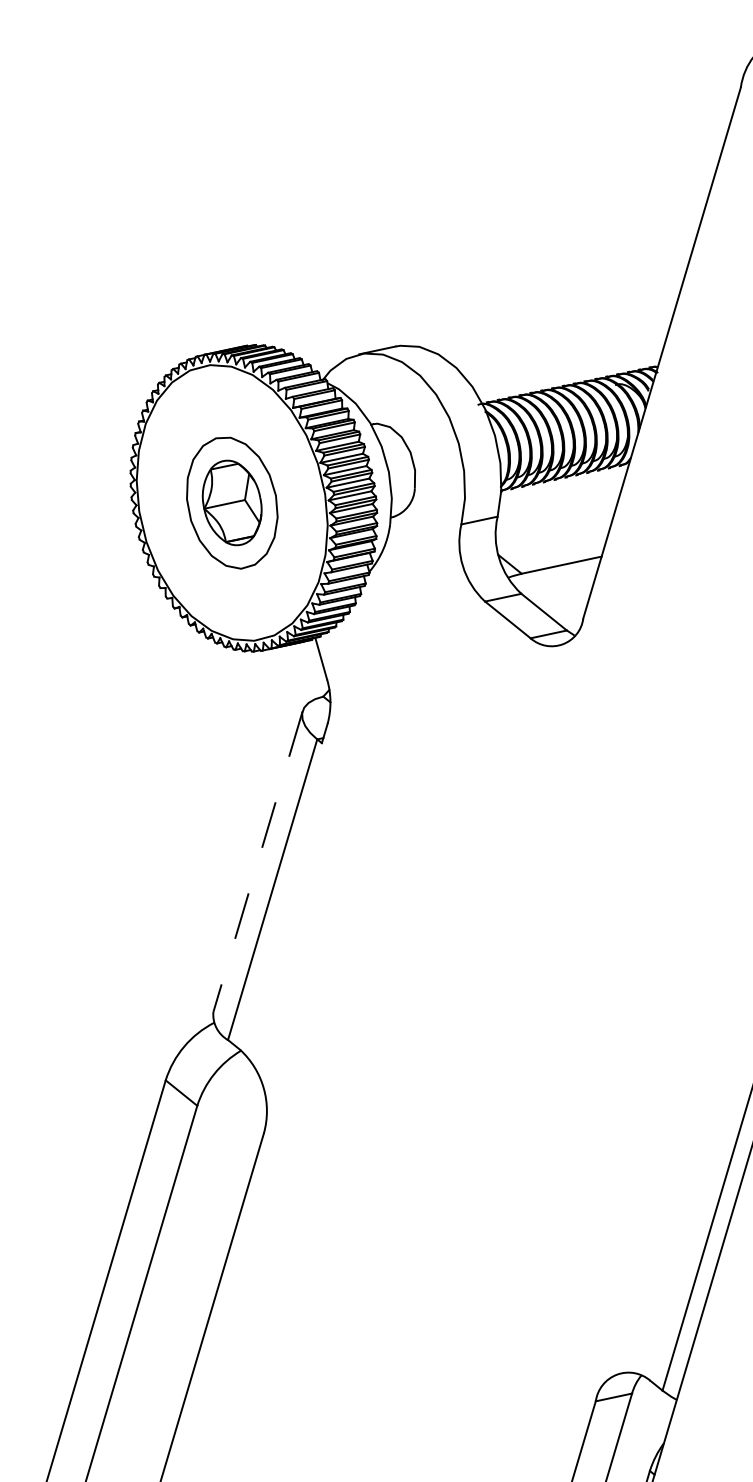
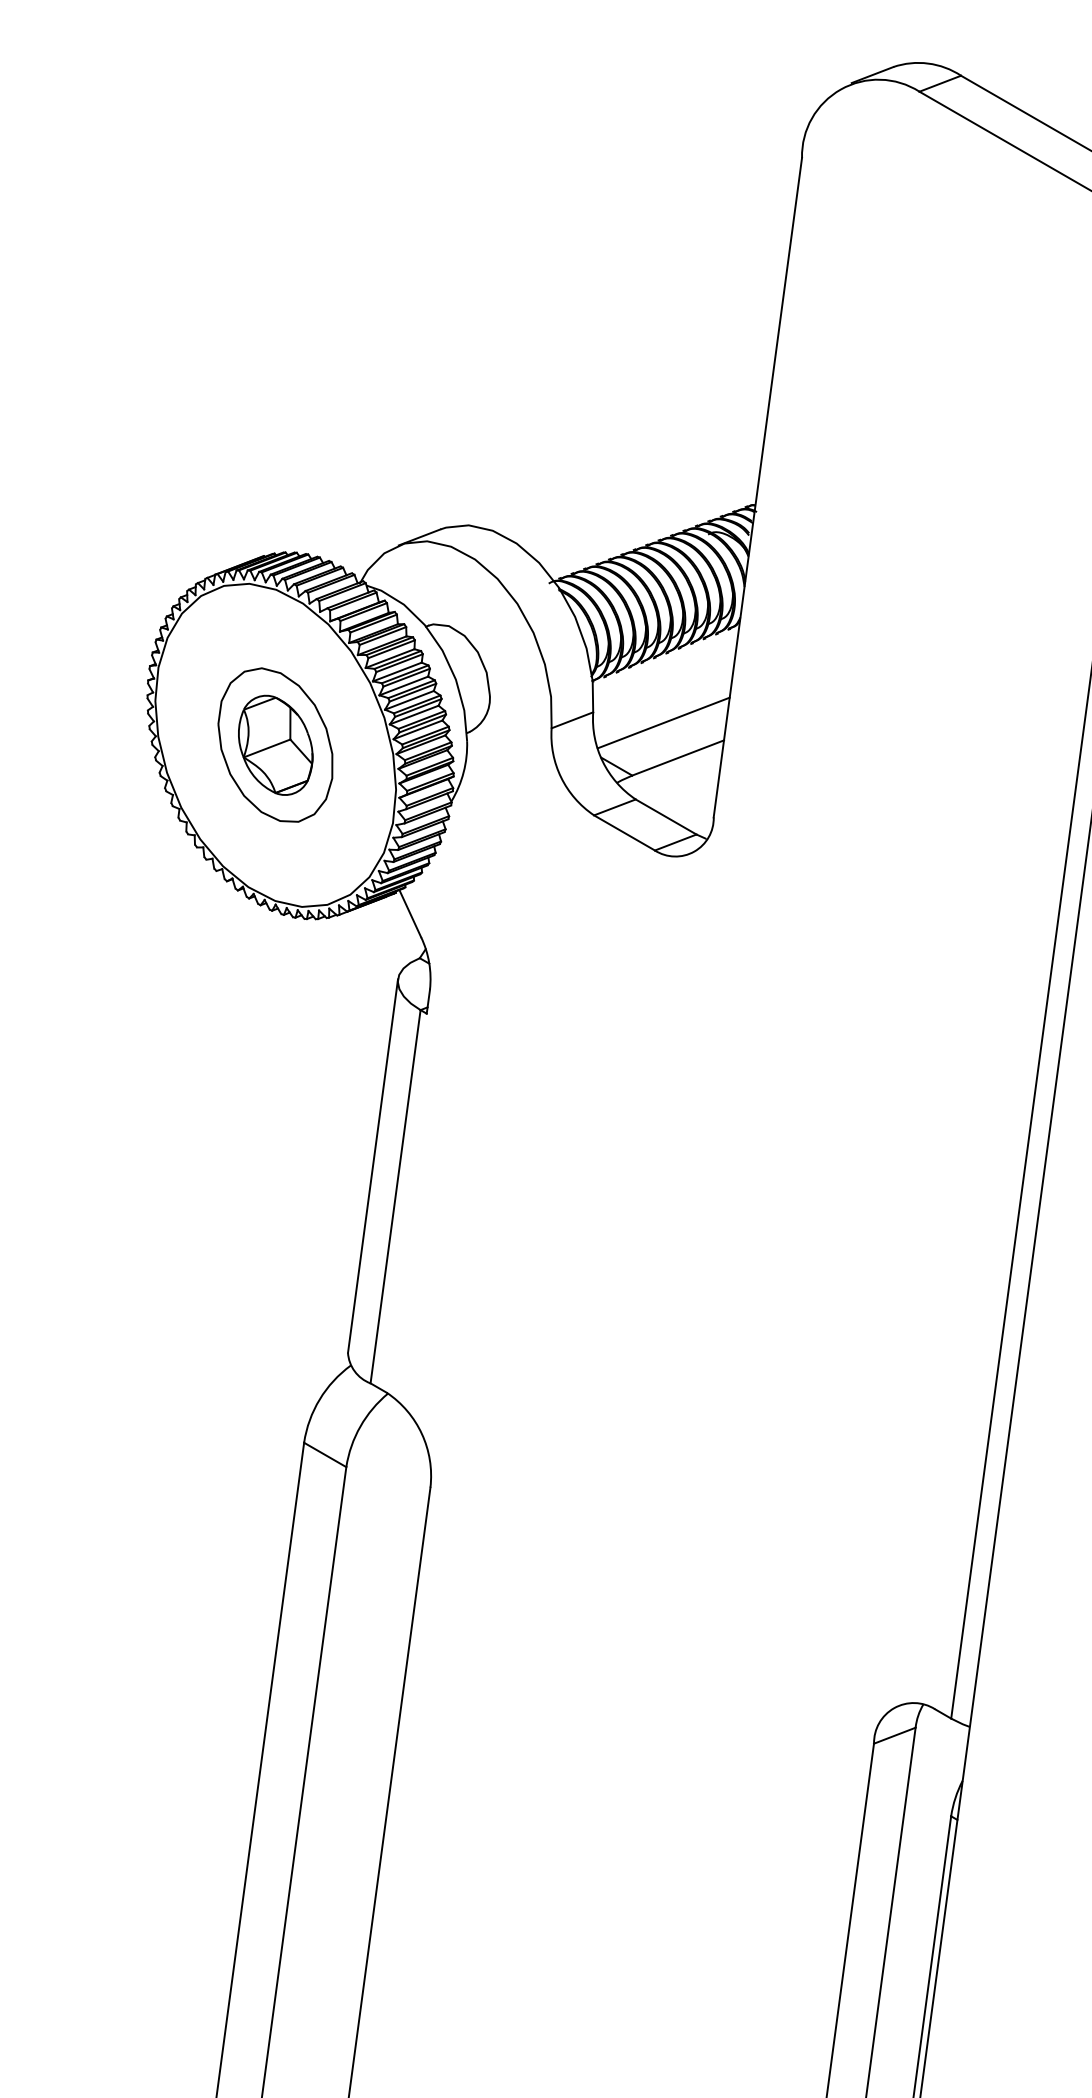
line: (554, 534) -> (663, 722), added
line: (257, 861) -> (372, 1166), dashed -> solid

